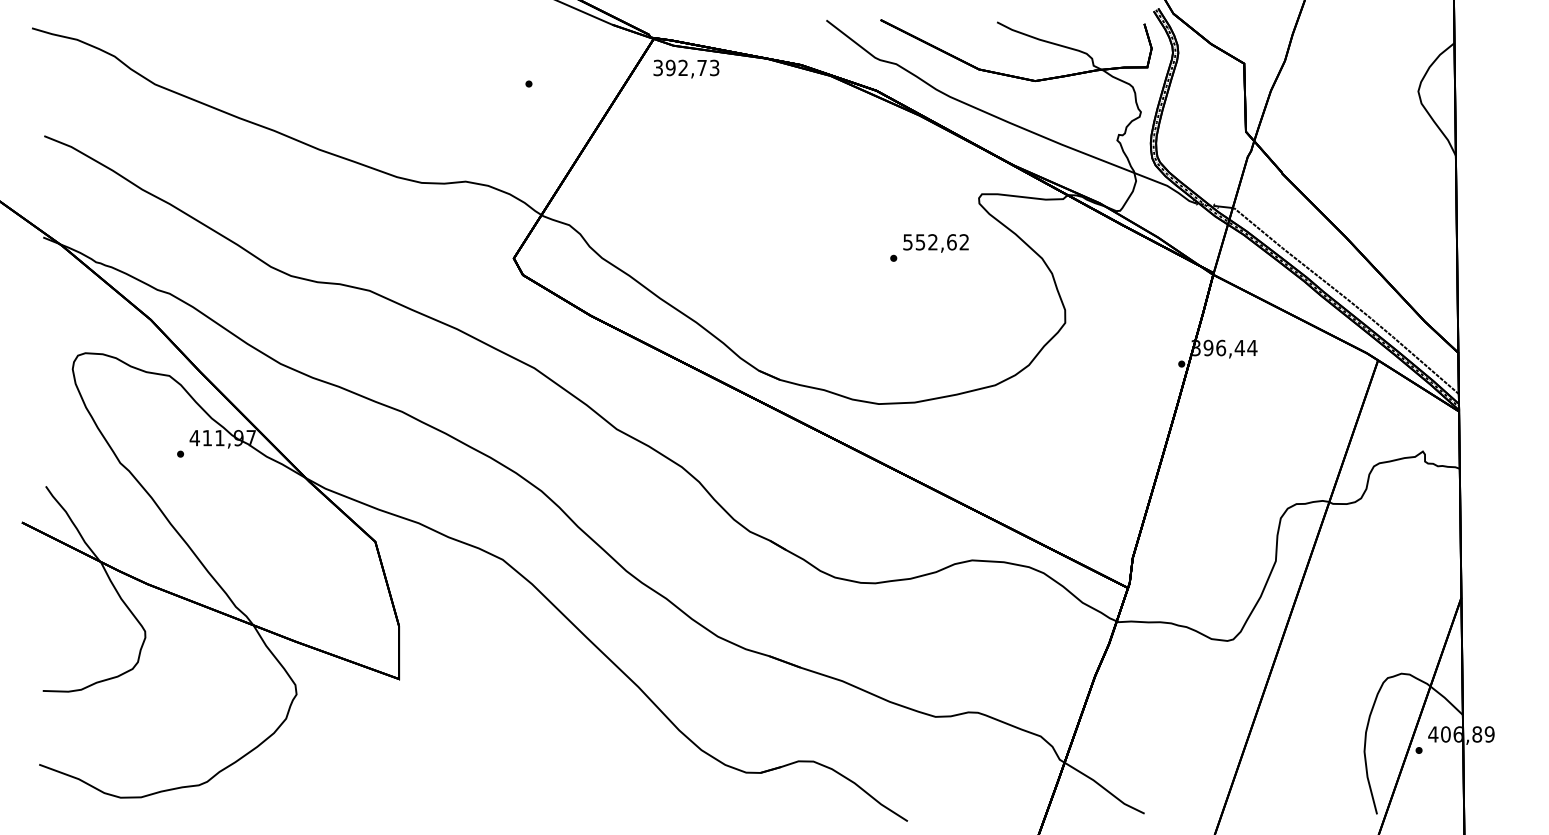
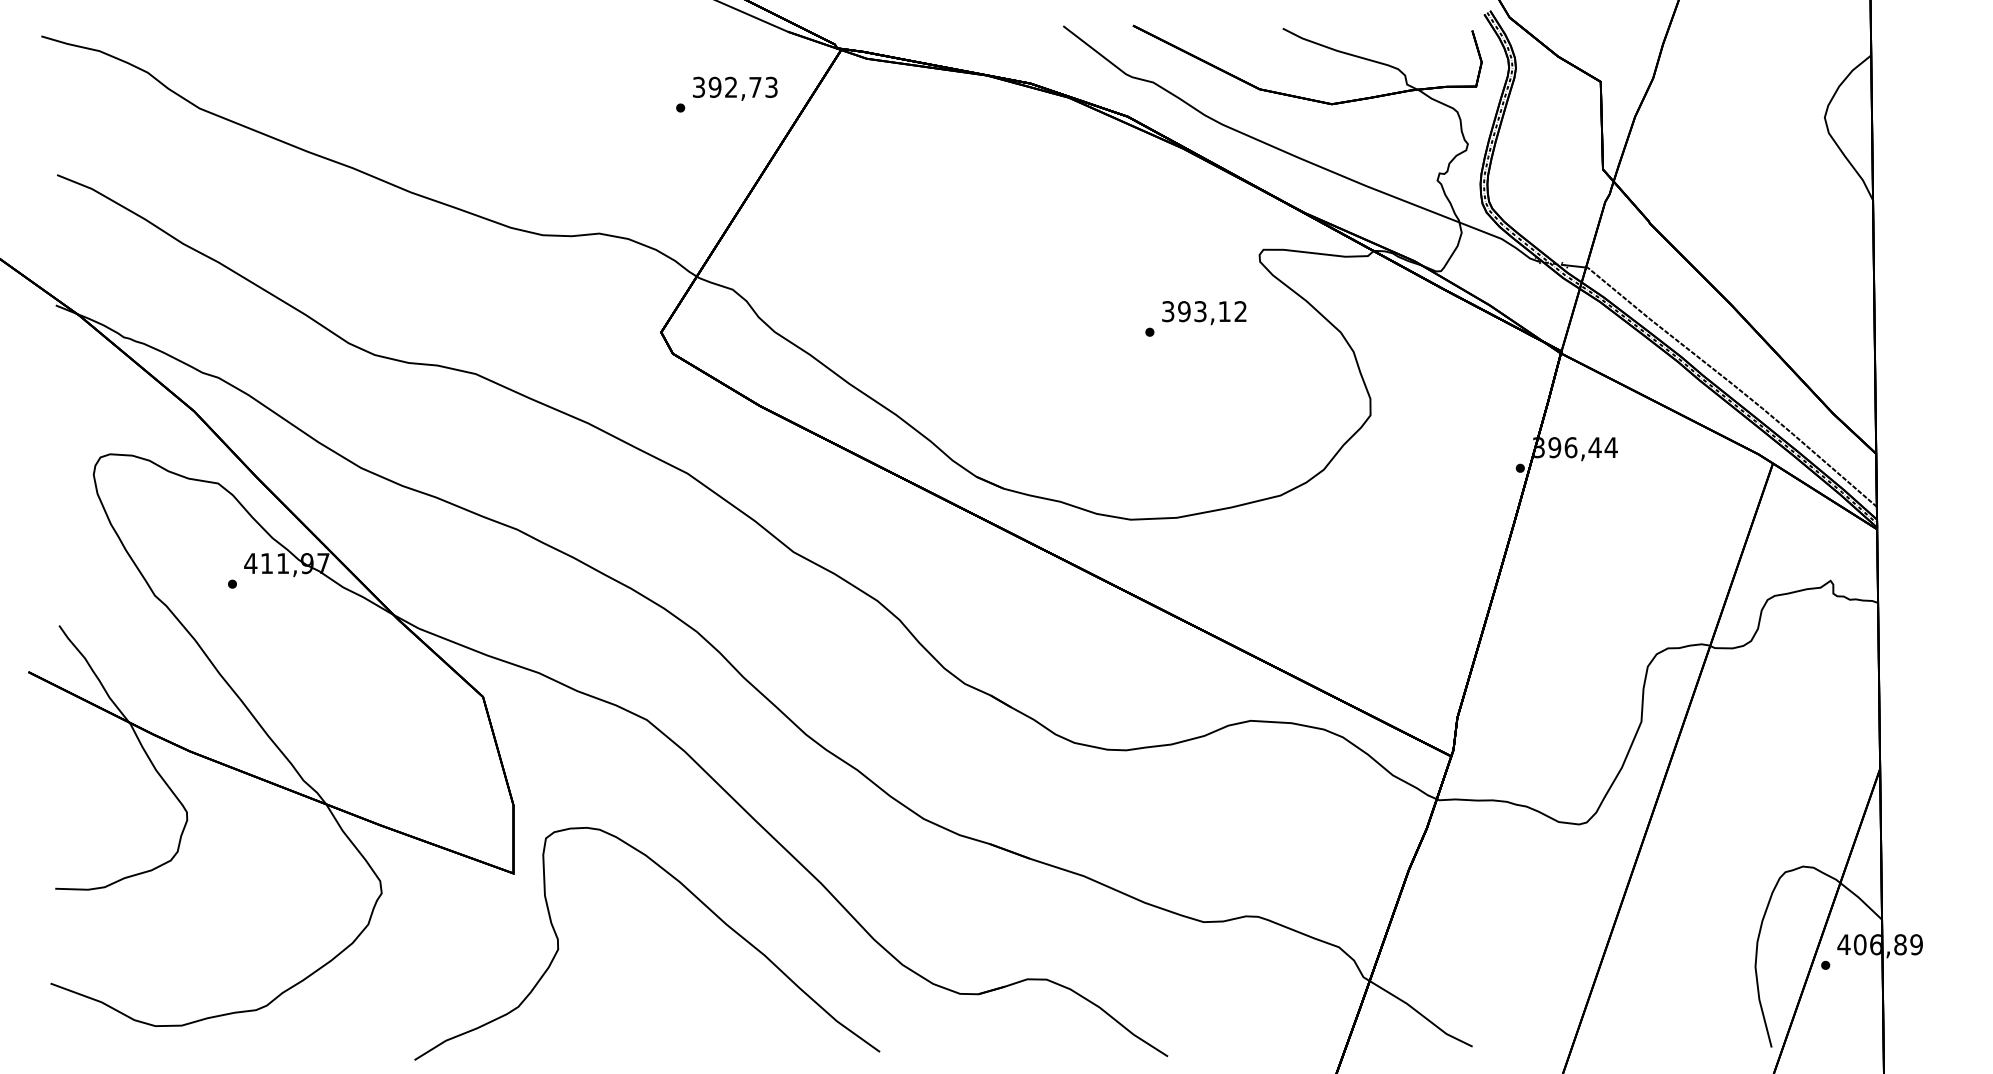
text: (686, 68) -> (735, 88), moved
text: (929, 242) -> (1195, 311), 552,62 -> 393,12
curve: (538, 696) -> (692, 895), added

